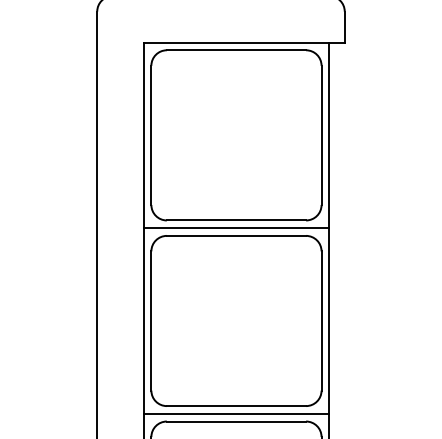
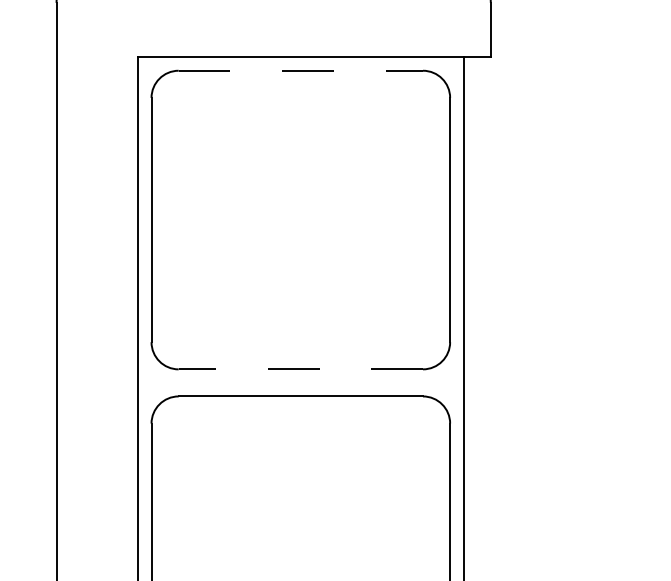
line: (236, 50) -> (300, 71), solid -> dashed
line: (236, 220) -> (300, 369), solid -> dashed
line: (236, 228) -> (300, 383), removed

